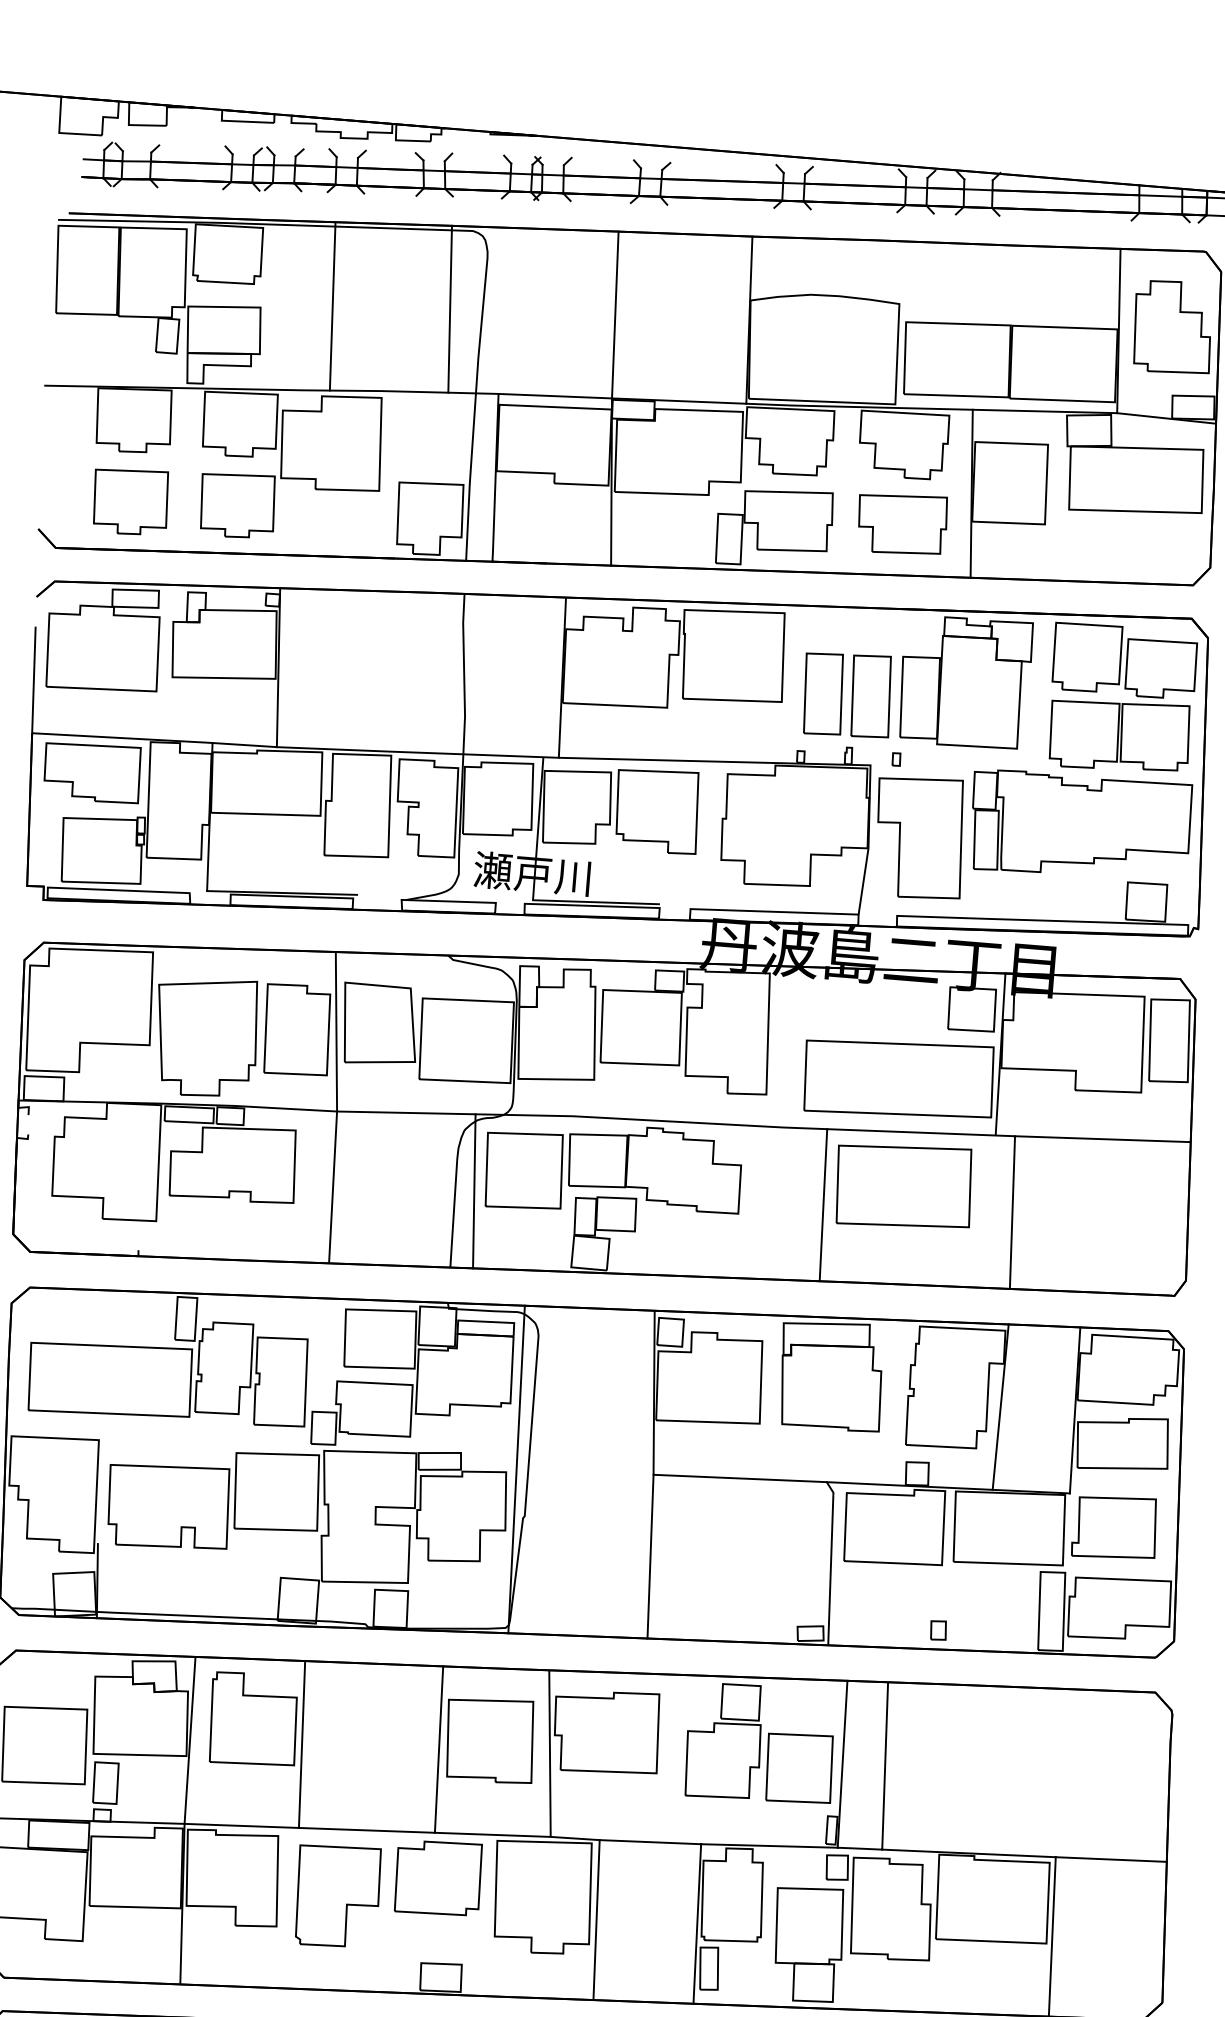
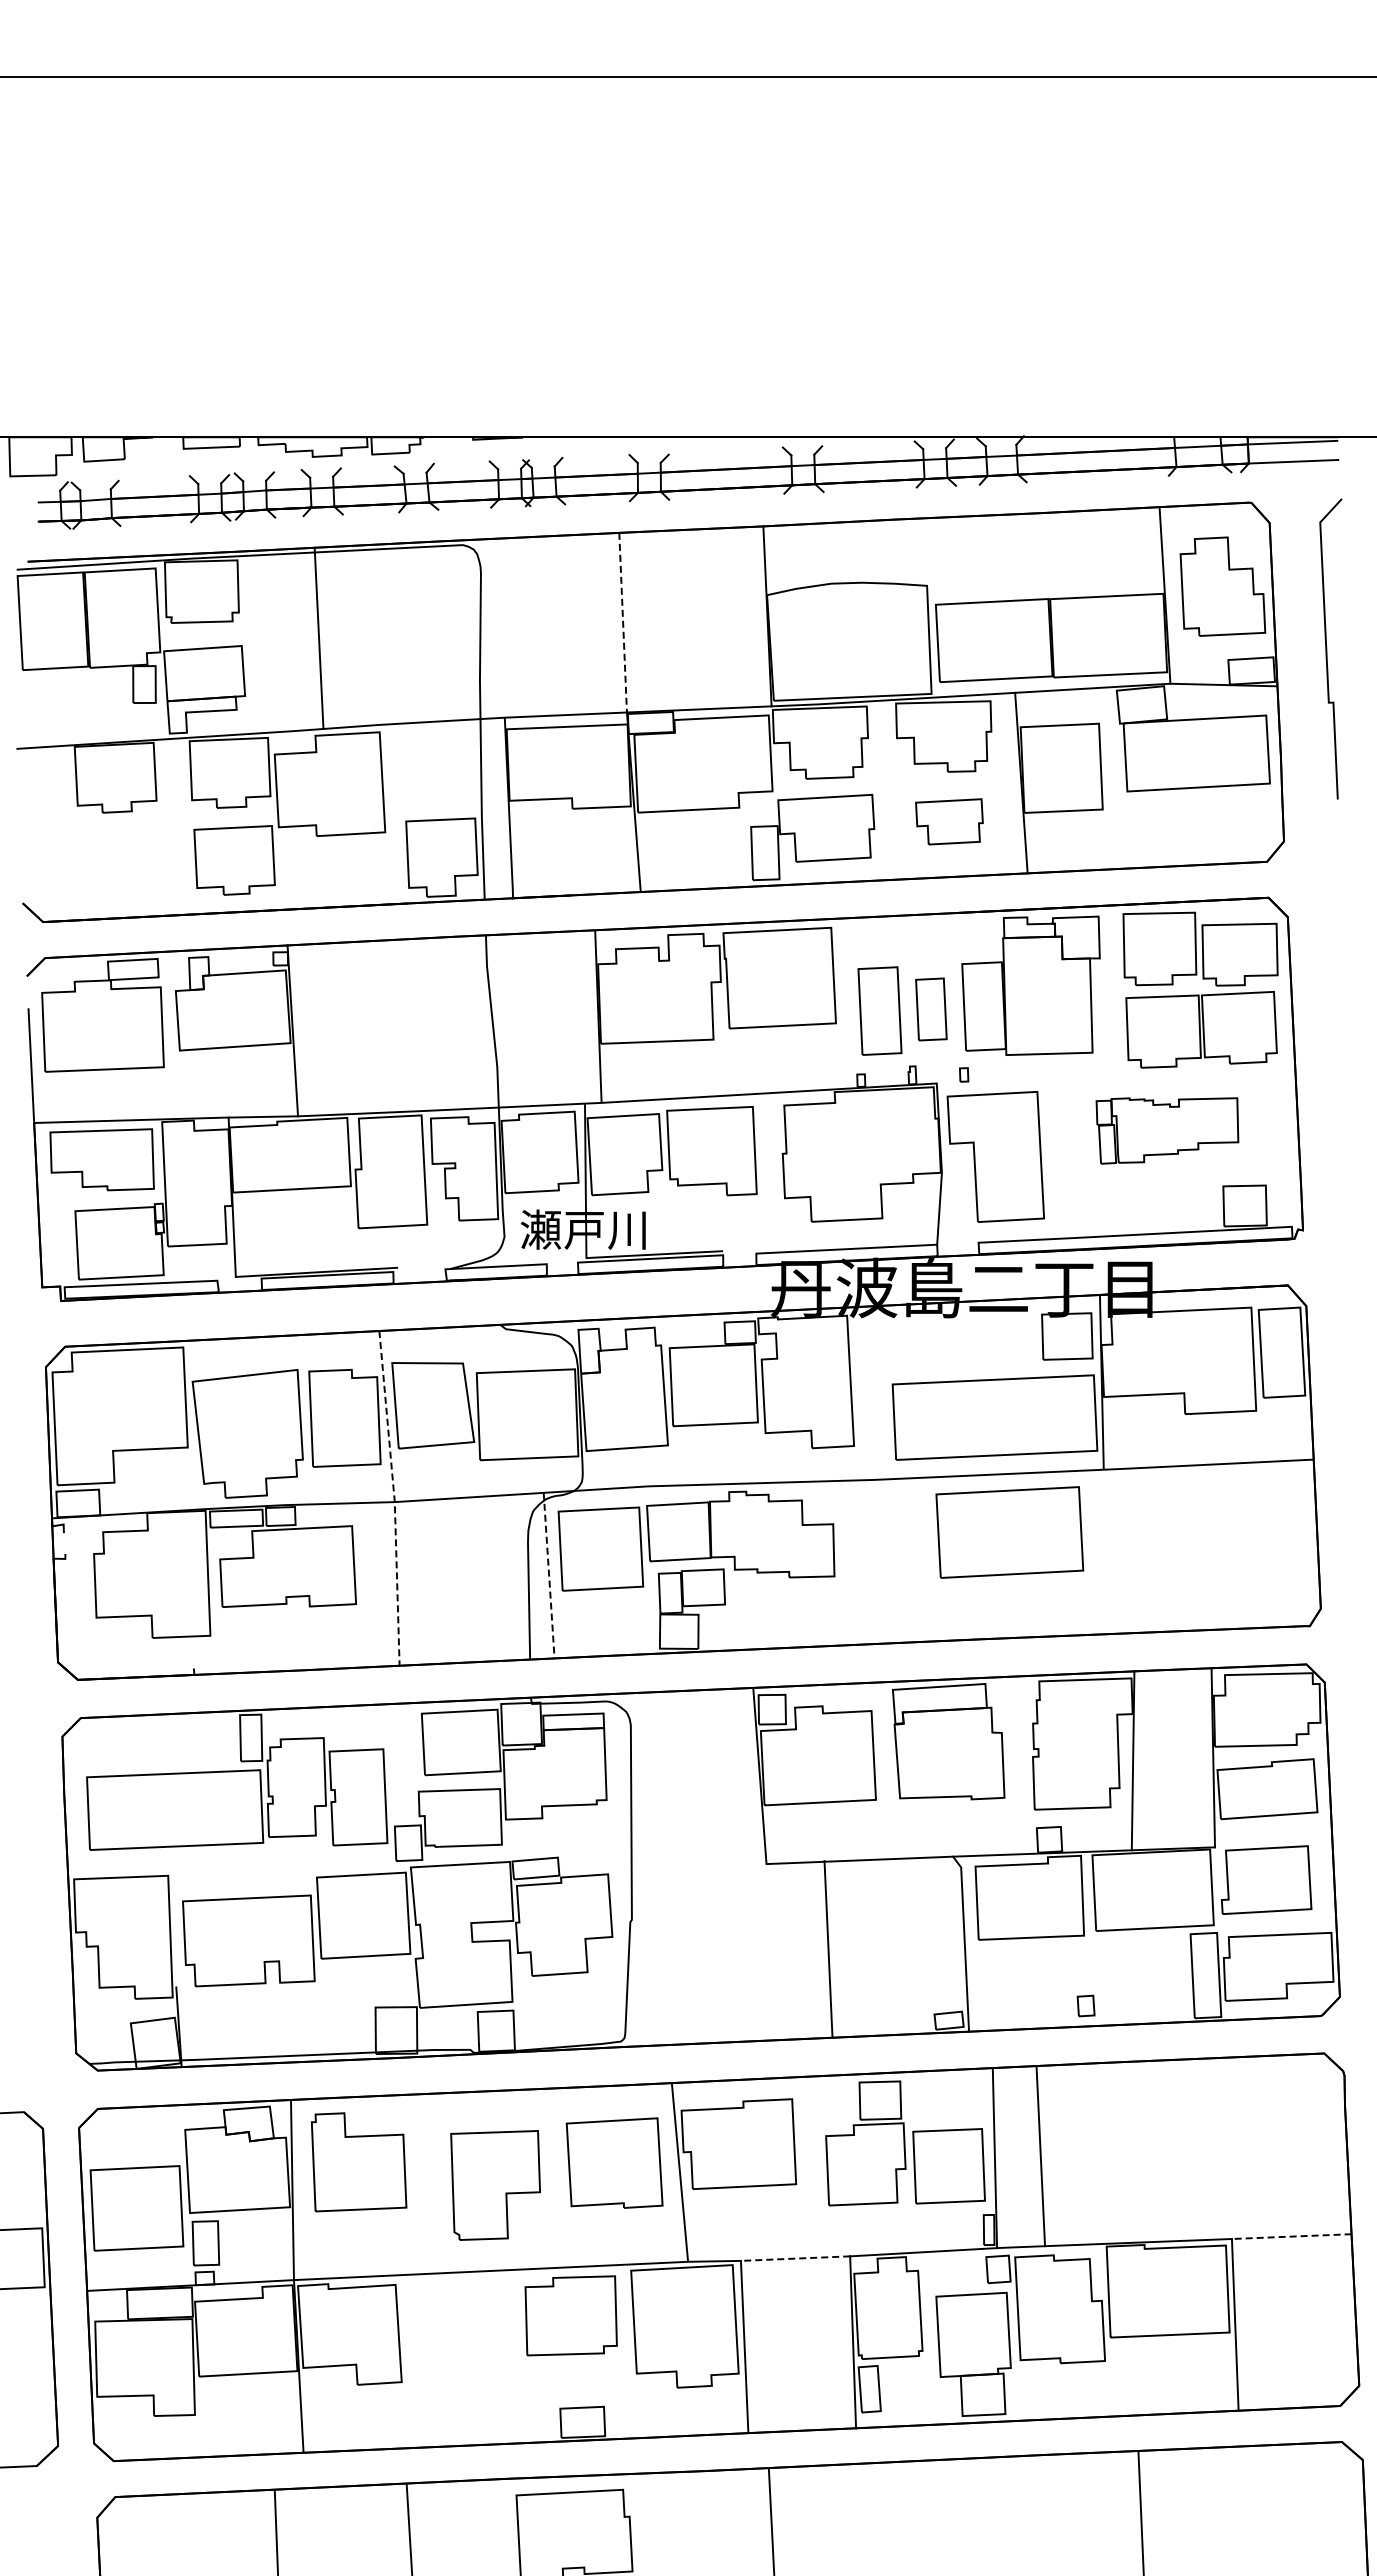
line: (449, 308) -> (444, 630), removed
line: (615, 314) -> (623, 622), solid -> dashed
part: (130, 501) -> (119, 865), removed
part: (902, 523) -> (949, 821), size x0.7
part: (871, 696) -> (931, 1009), size x0.7
part: (1080, 826) -> (1167, 1130), size x0.6
line: (336, 1109) -> (394, 1499), solid -> dashed
line: (474, 1191) -> (549, 1575), solid -> dashed
line: (822, 1204) -> (924, 1559), removed
line: (1012, 1212) -> (1128, 1550), removed
line: (516, 1469) -> (618, 1870), removed
line: (650, 1556) -> (828, 1949), moved
line: (302, 1744) -> (413, 2184), removed
line: (439, 1749) -> (560, 2177), removed
line: (650, 1842) -> (795, 2258), solid -> dashed
line: (1111, 1859) -> (1291, 2236), solid -> dashed
part: (337, 1896) -> (495, 2185), moved

